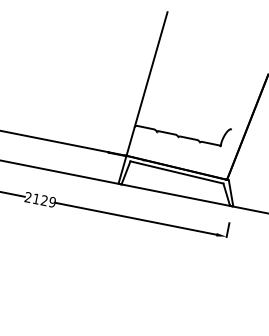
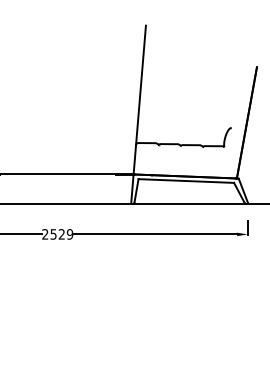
text: (36, 199) -> (53, 234), 2129 -> 2529

